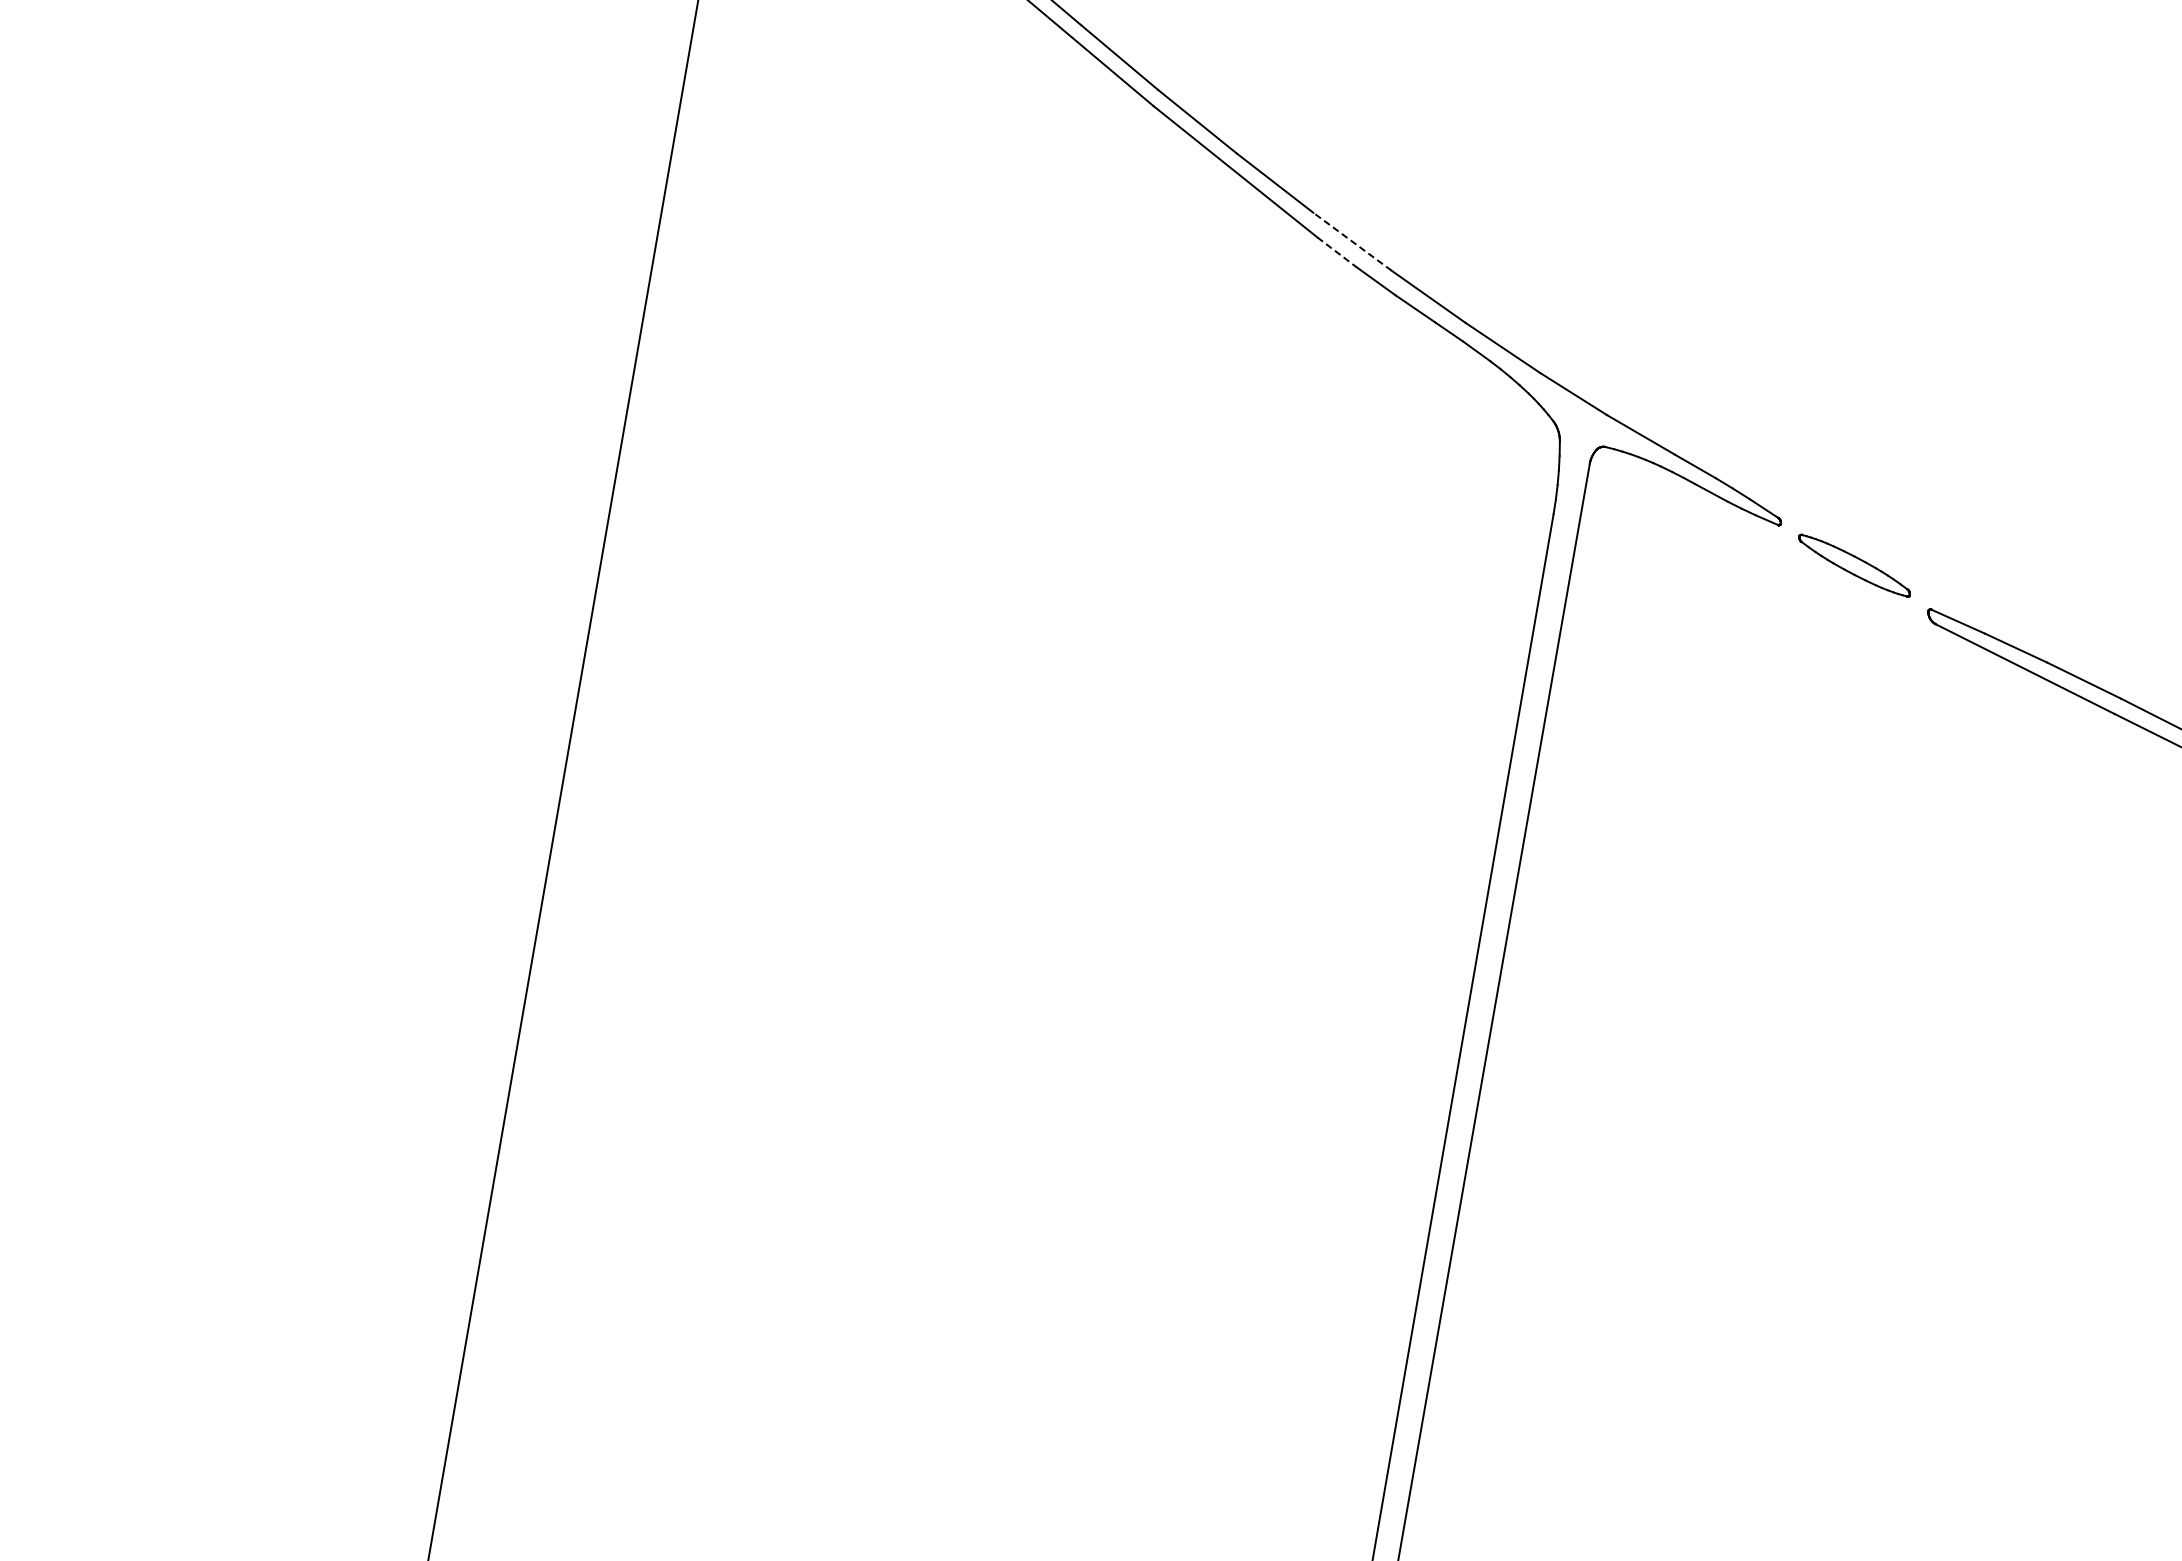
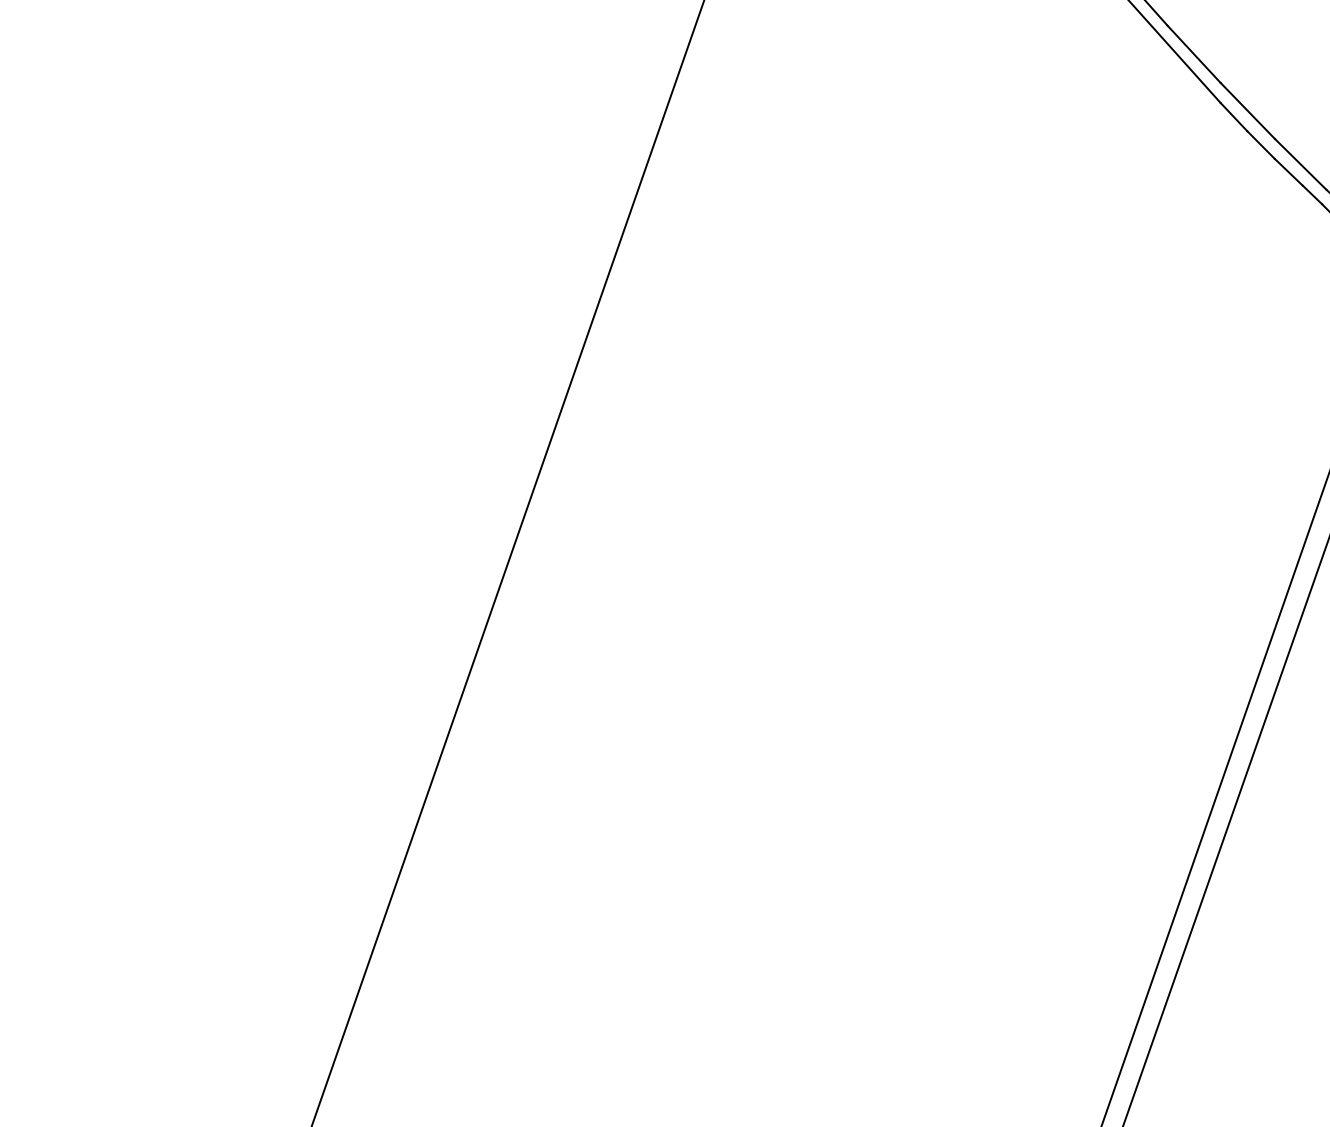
line: (1352, 241) -> (1247, 110), dashed -> solid
line: (1337, 252) -> (1234, 117), dashed -> solid

